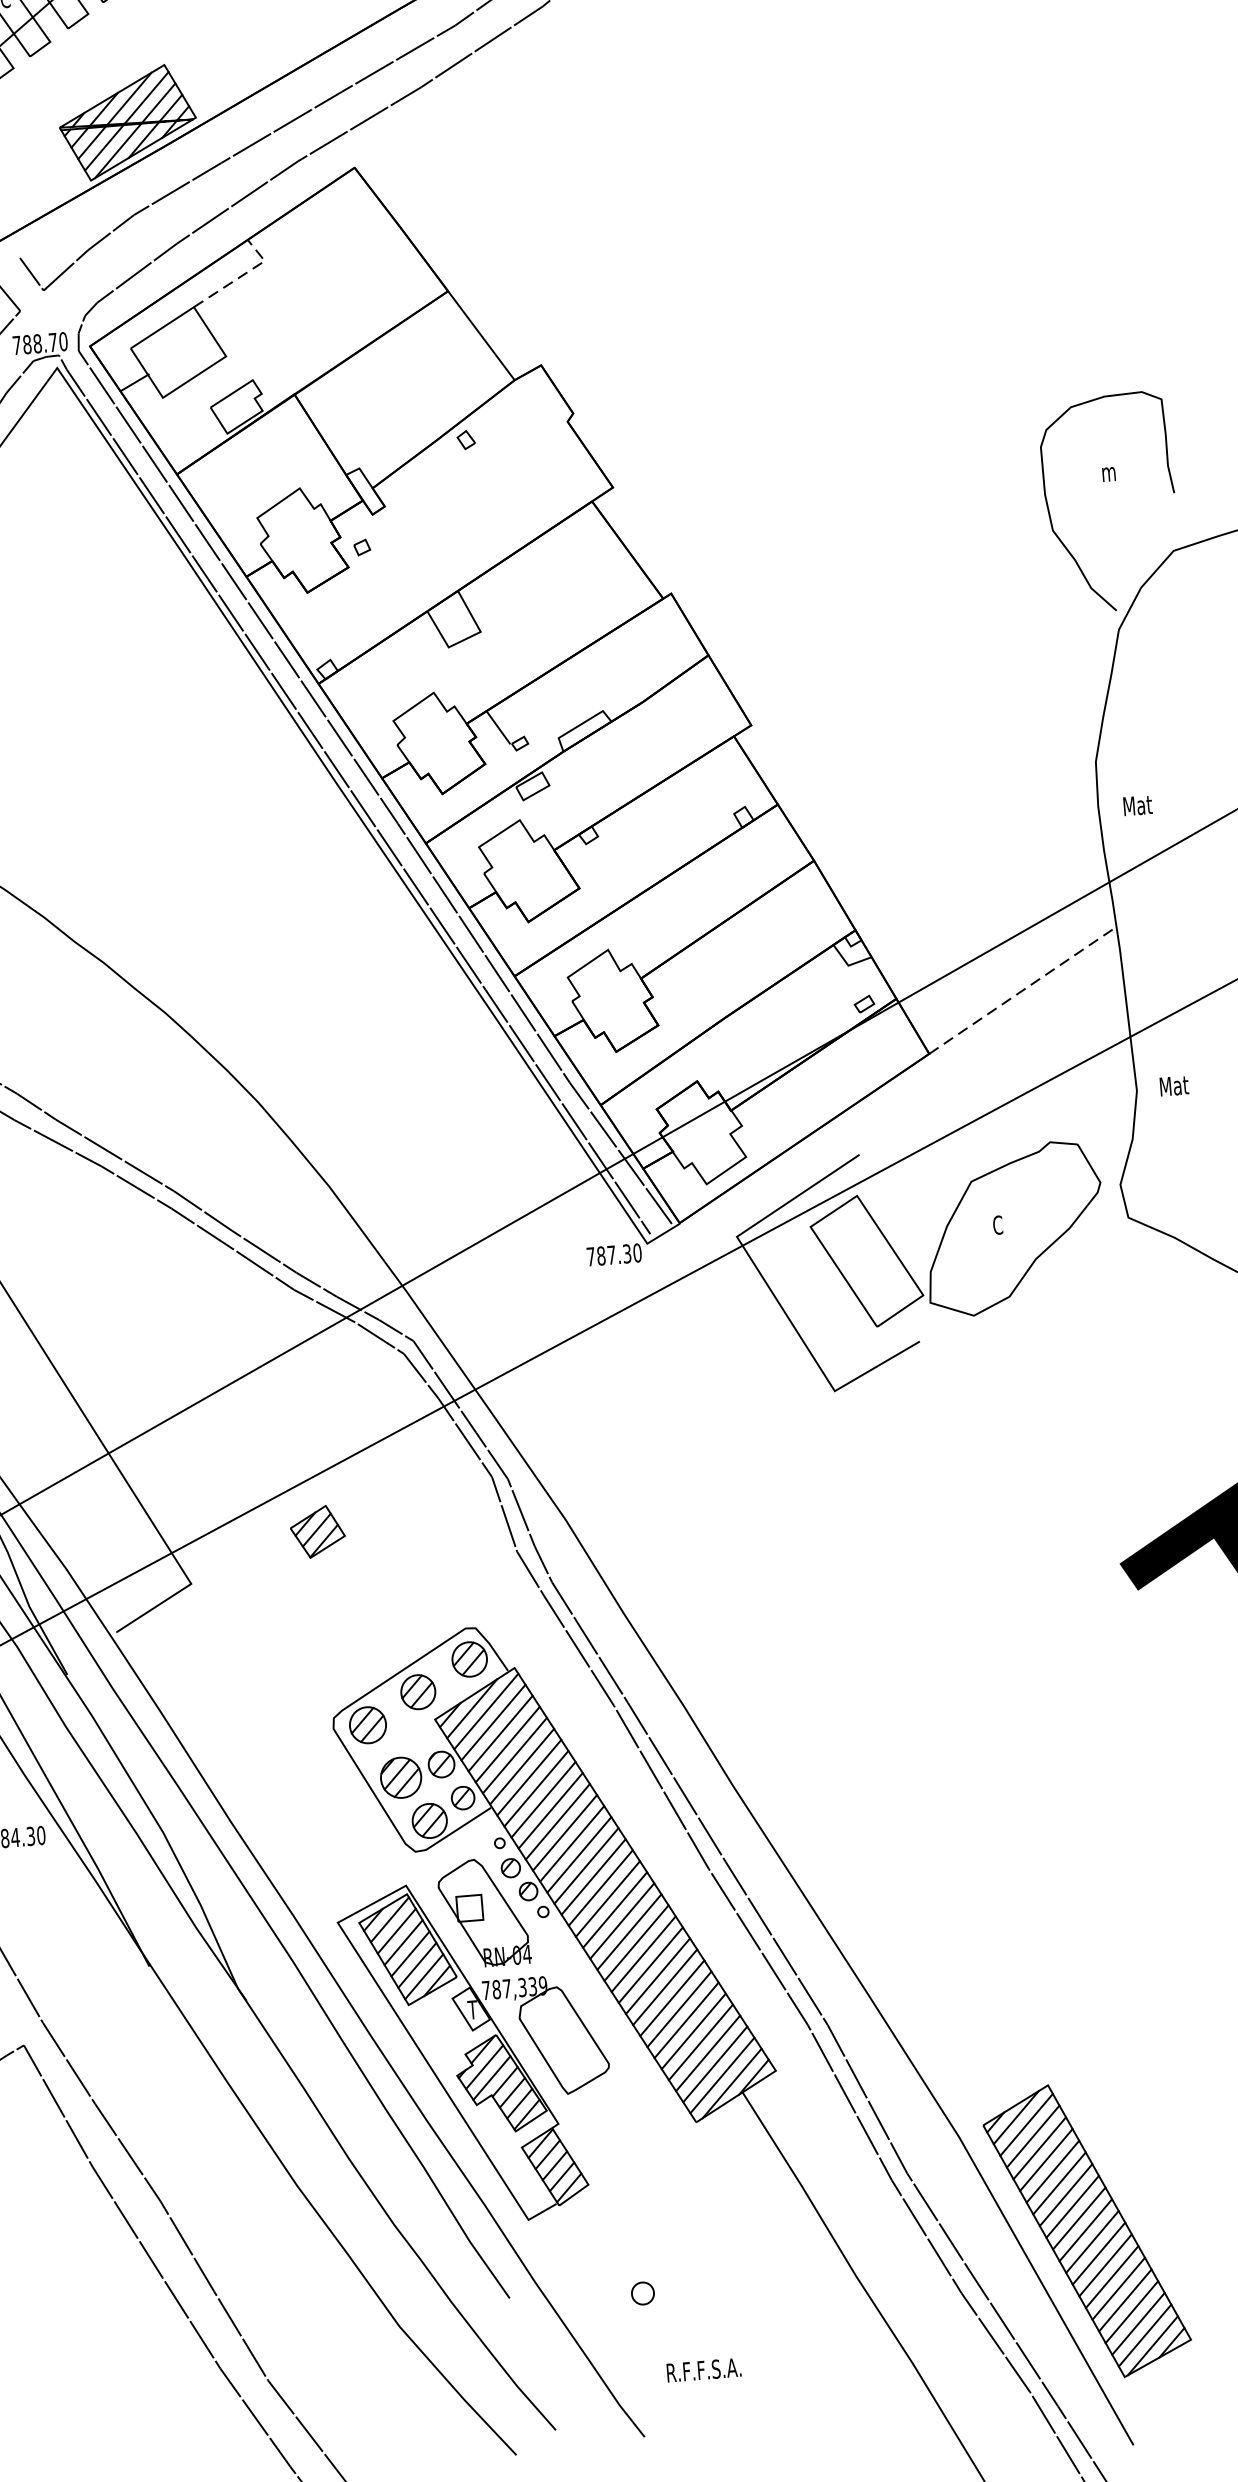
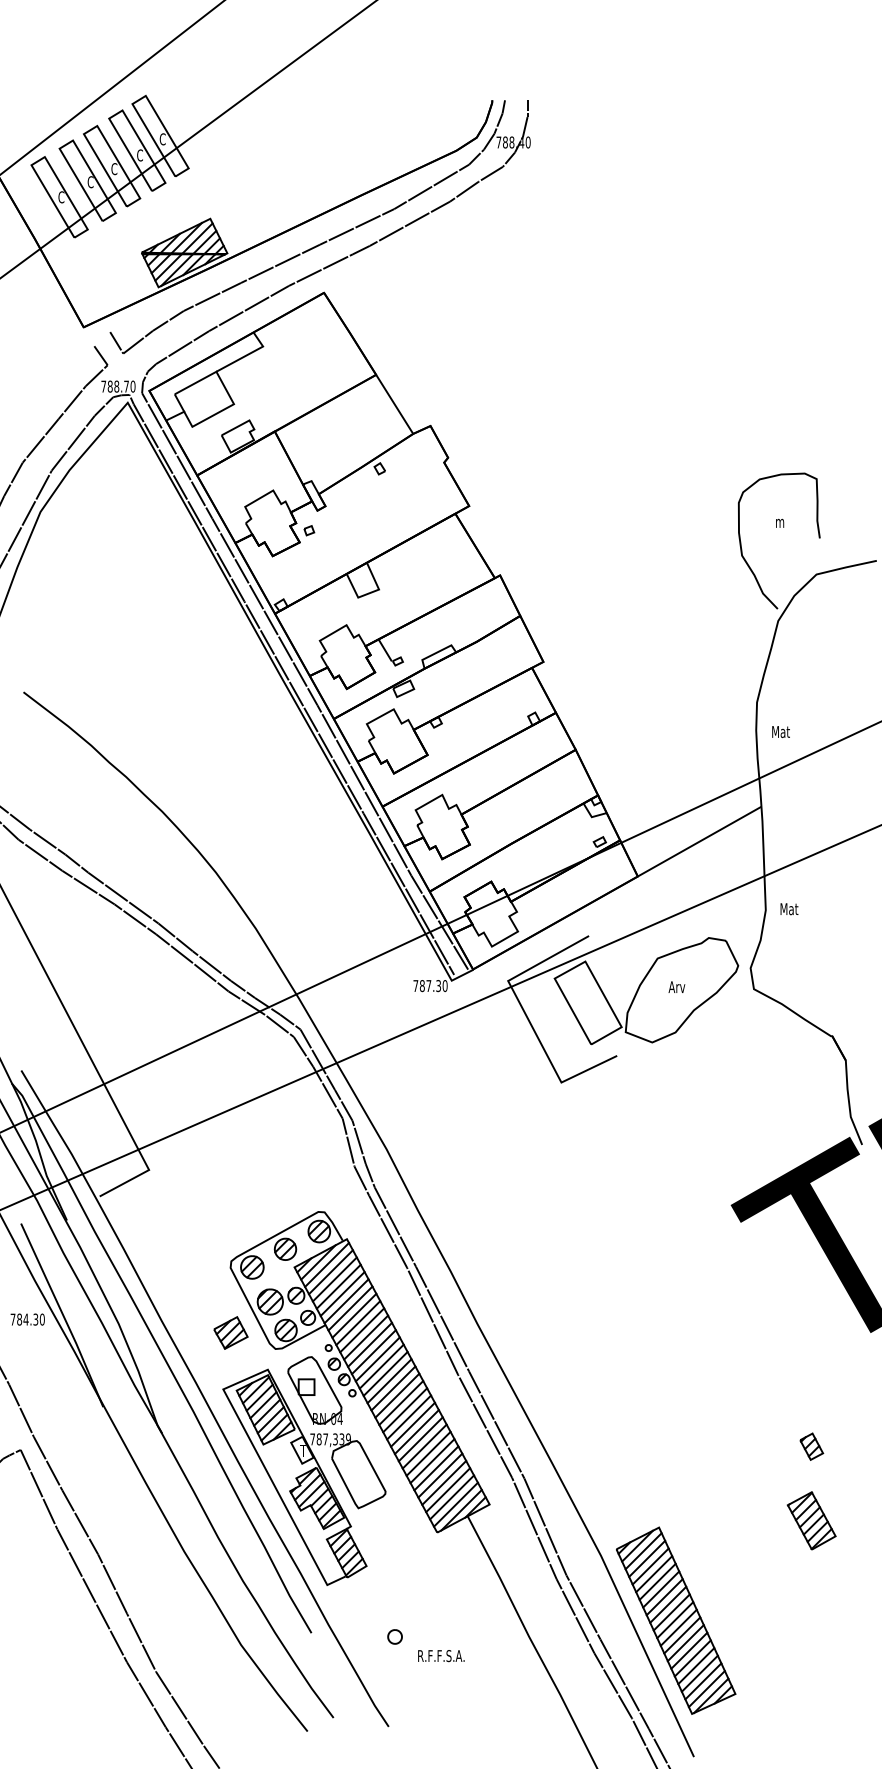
line: (241, 275) -> (247, 354), dashed -> solid
line: (1022, 990) -> (699, 841), dashed -> solid
text: (1005, 1225) -> (676, 987), C -> Arv
part: (317, 1531) -> (230, 1332), moved
text: (704, 2370) -> (441, 1656), moved

